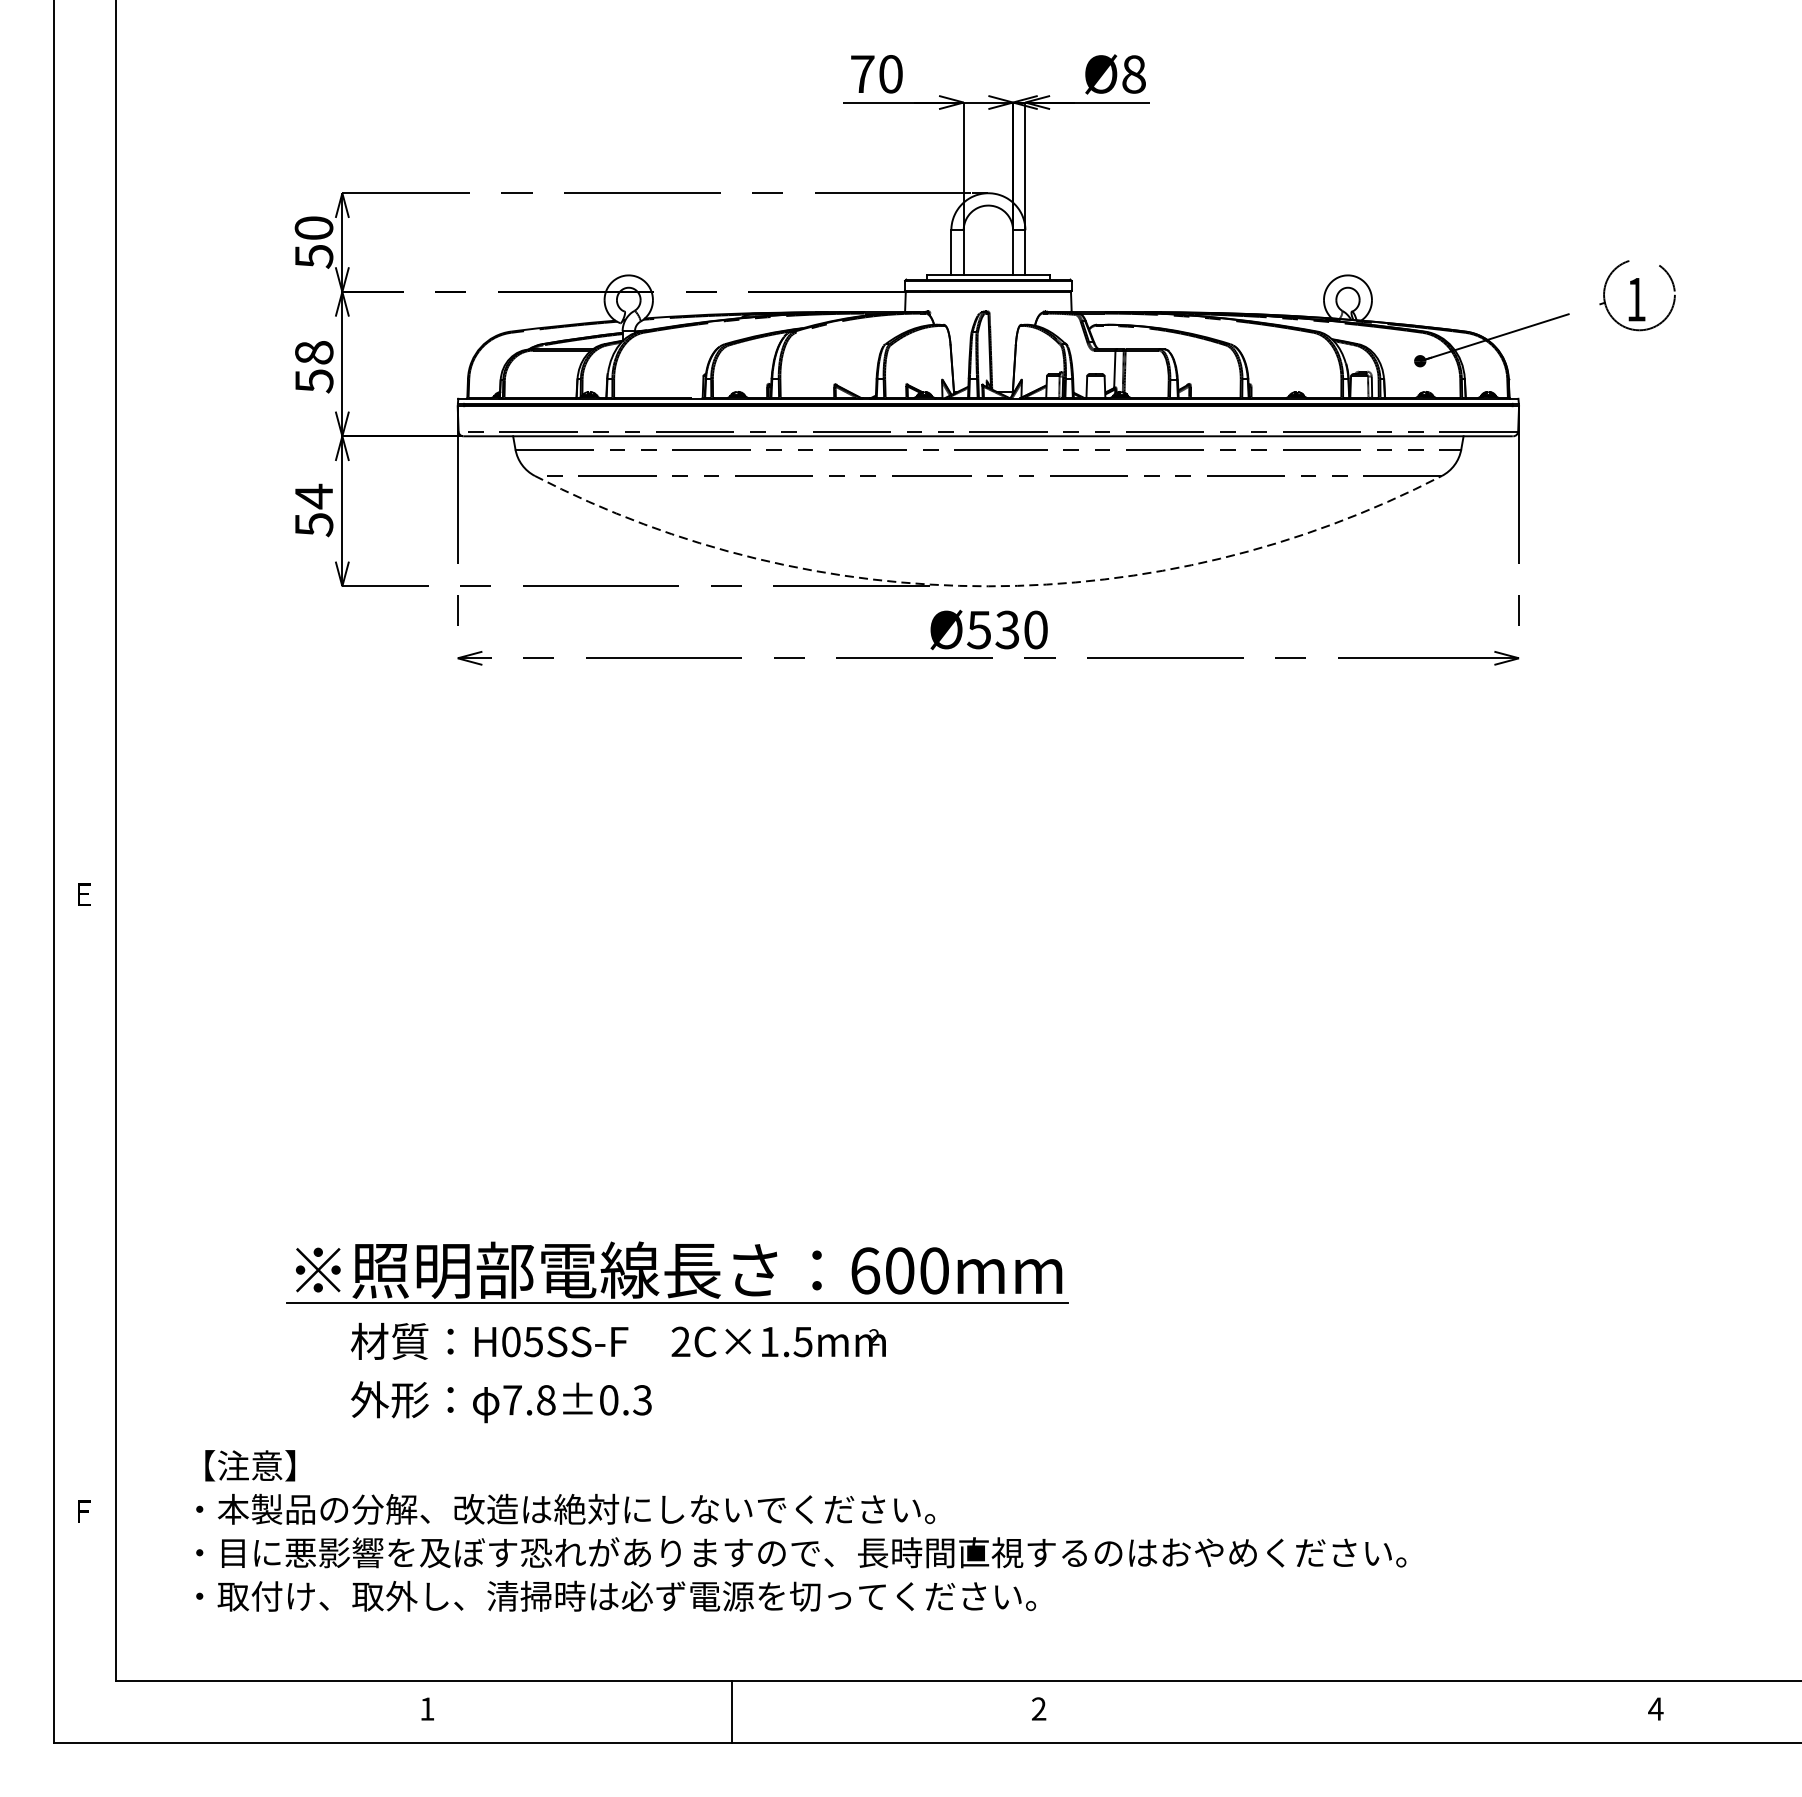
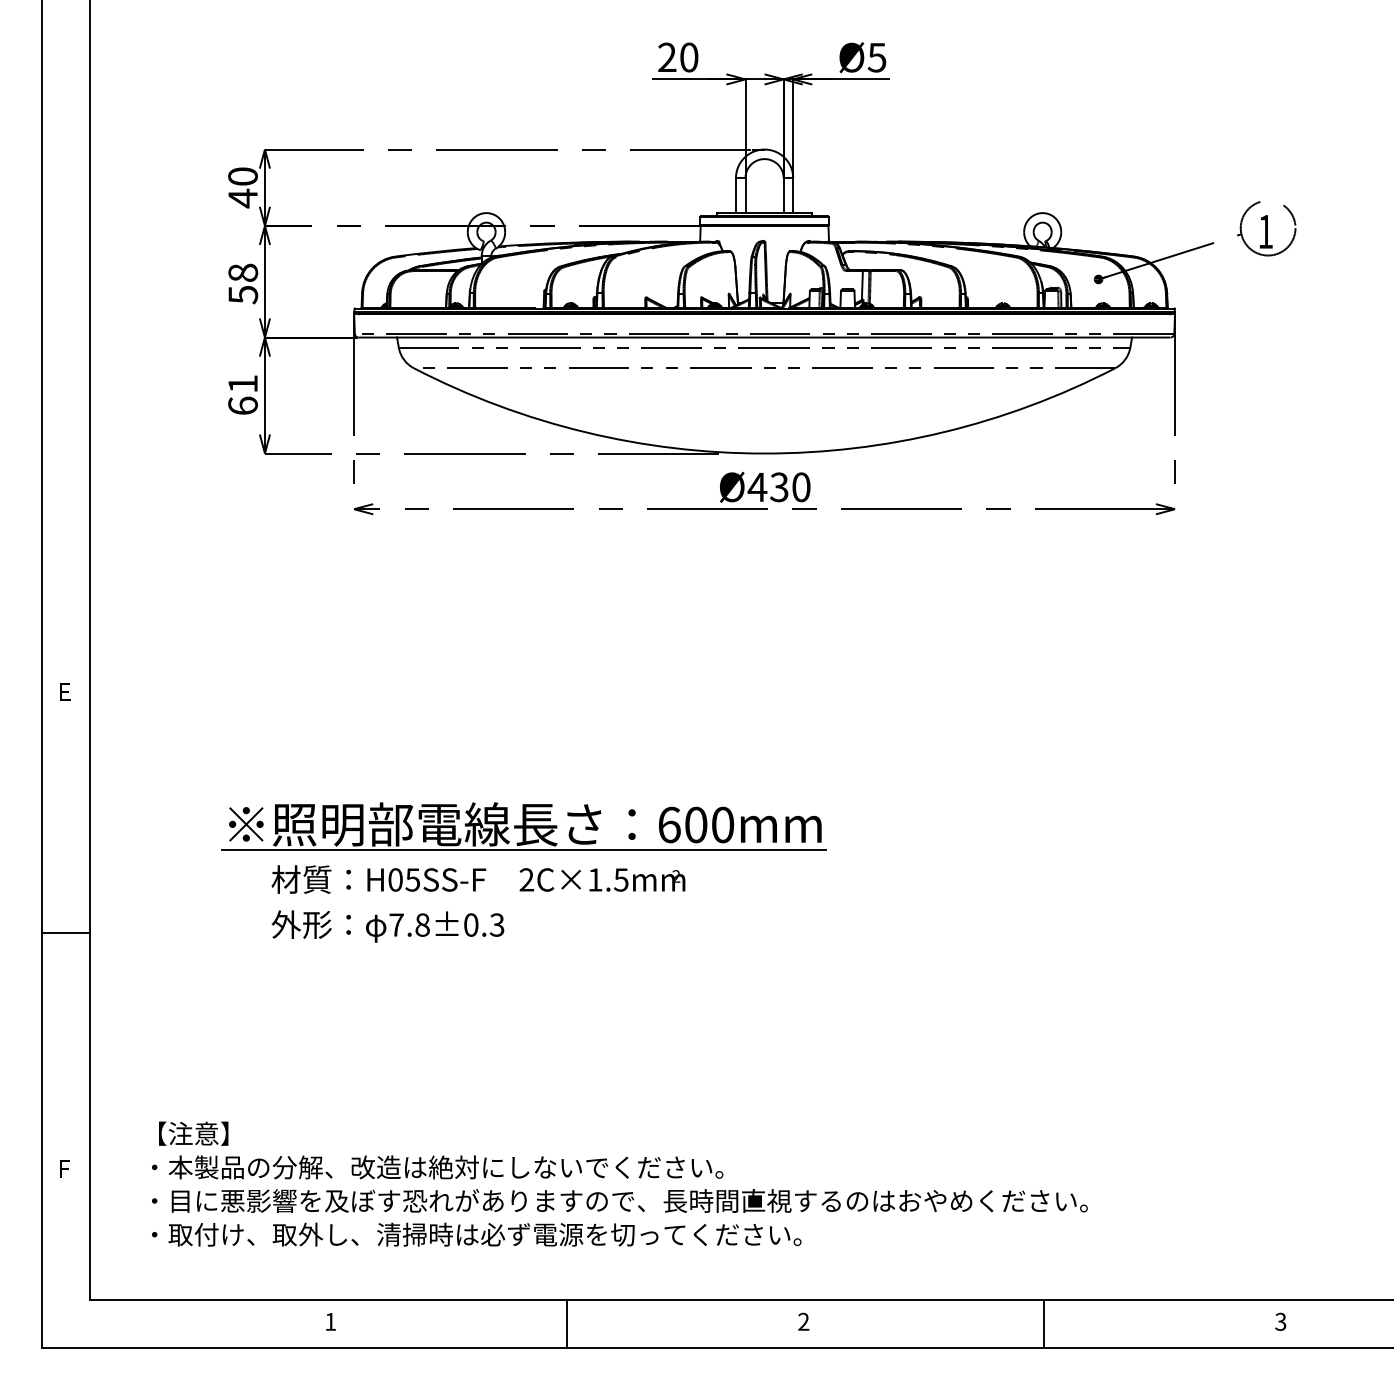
text: (862, 72) -> (667, 56), 70 -> 20
text: (1133, 74) -> (876, 57), Ø8 -> Ø5
text: (313, 256) -> (242, 198), 50 -> 40
text: (313, 509) -> (242, 394), 54 -> 61
arc: (988, 586) -> (764, 453), dashed -> solid
text: (979, 630) -> (757, 487), Ø530 -> Ø430
line: (84, 1206) -> (65, 933), added
part: (676, 1332) -> (523, 872), moved
text: (1655, 1708) -> (1280, 1321), 4 -> 3
line: (1349, 1712) -> (1043, 1324), added

